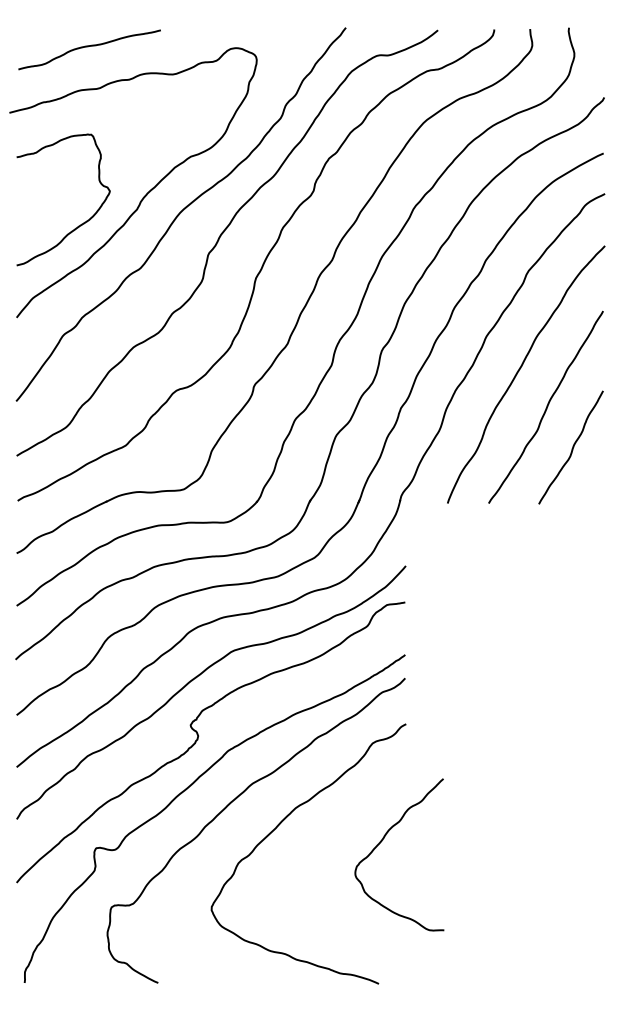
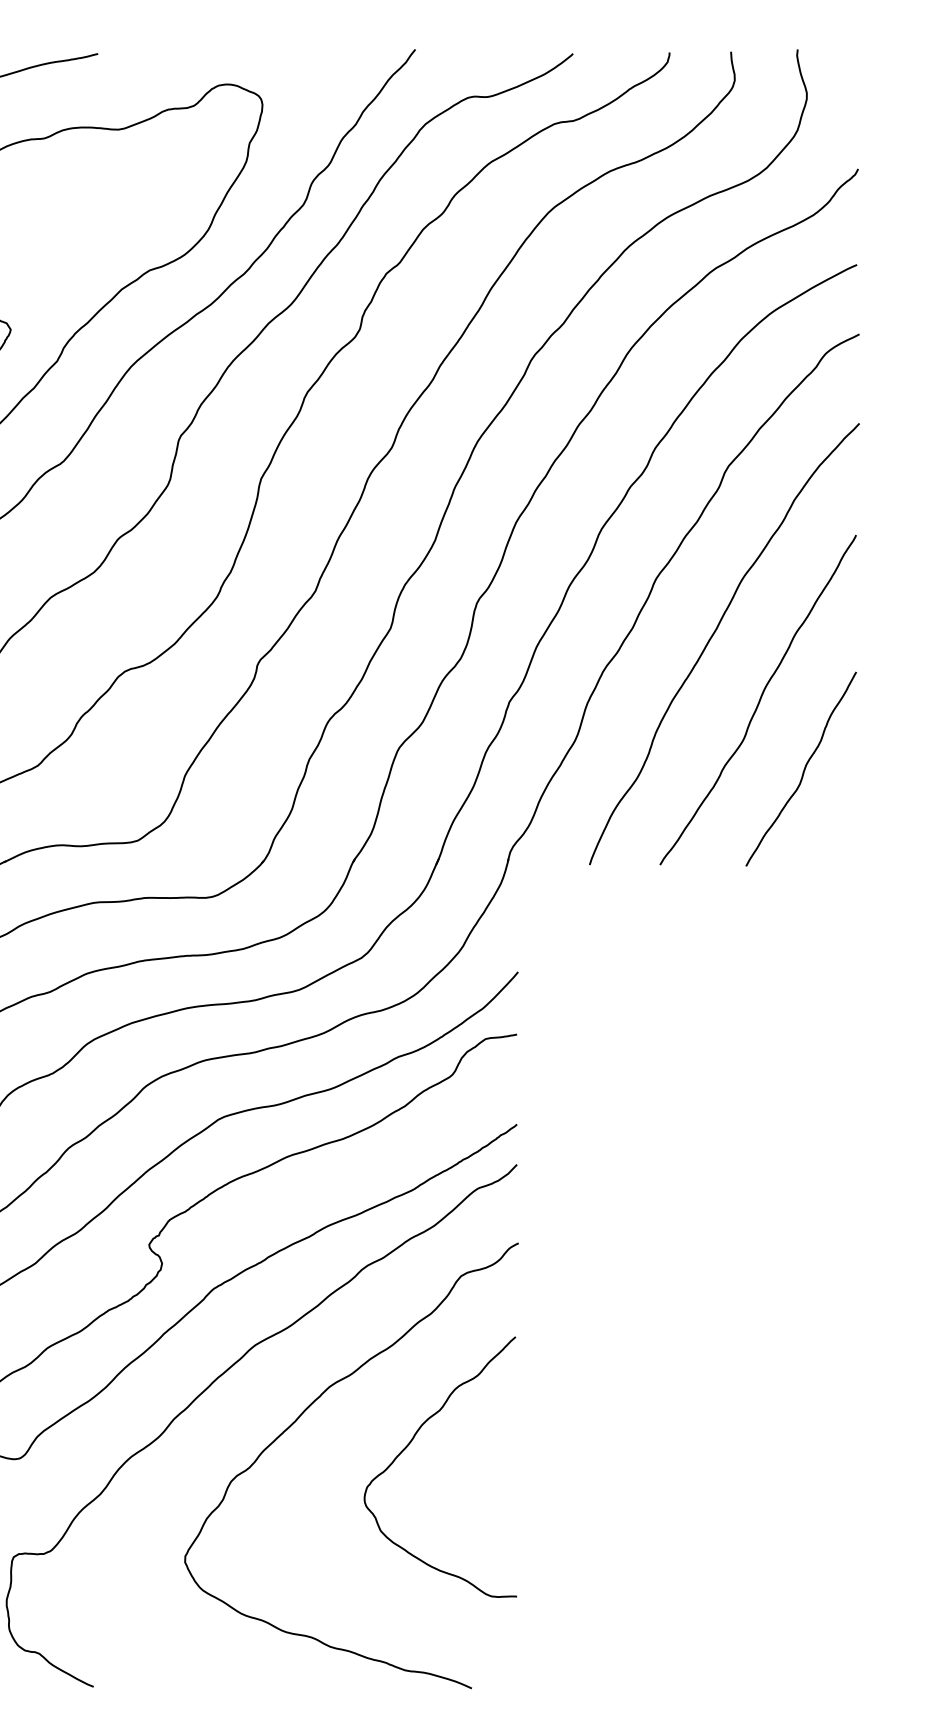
curve: (383, 840) -> (412, 1442), moved

